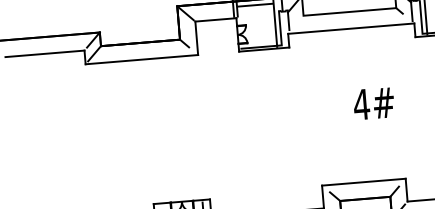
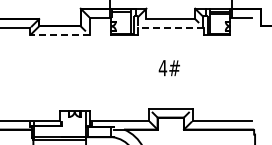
line: (350, 27) -> (170, 27), solid -> dashed
line: (141, 60) -> (59, 35), solid -> dashed
text: (372, 104) -> (168, 68), moved

